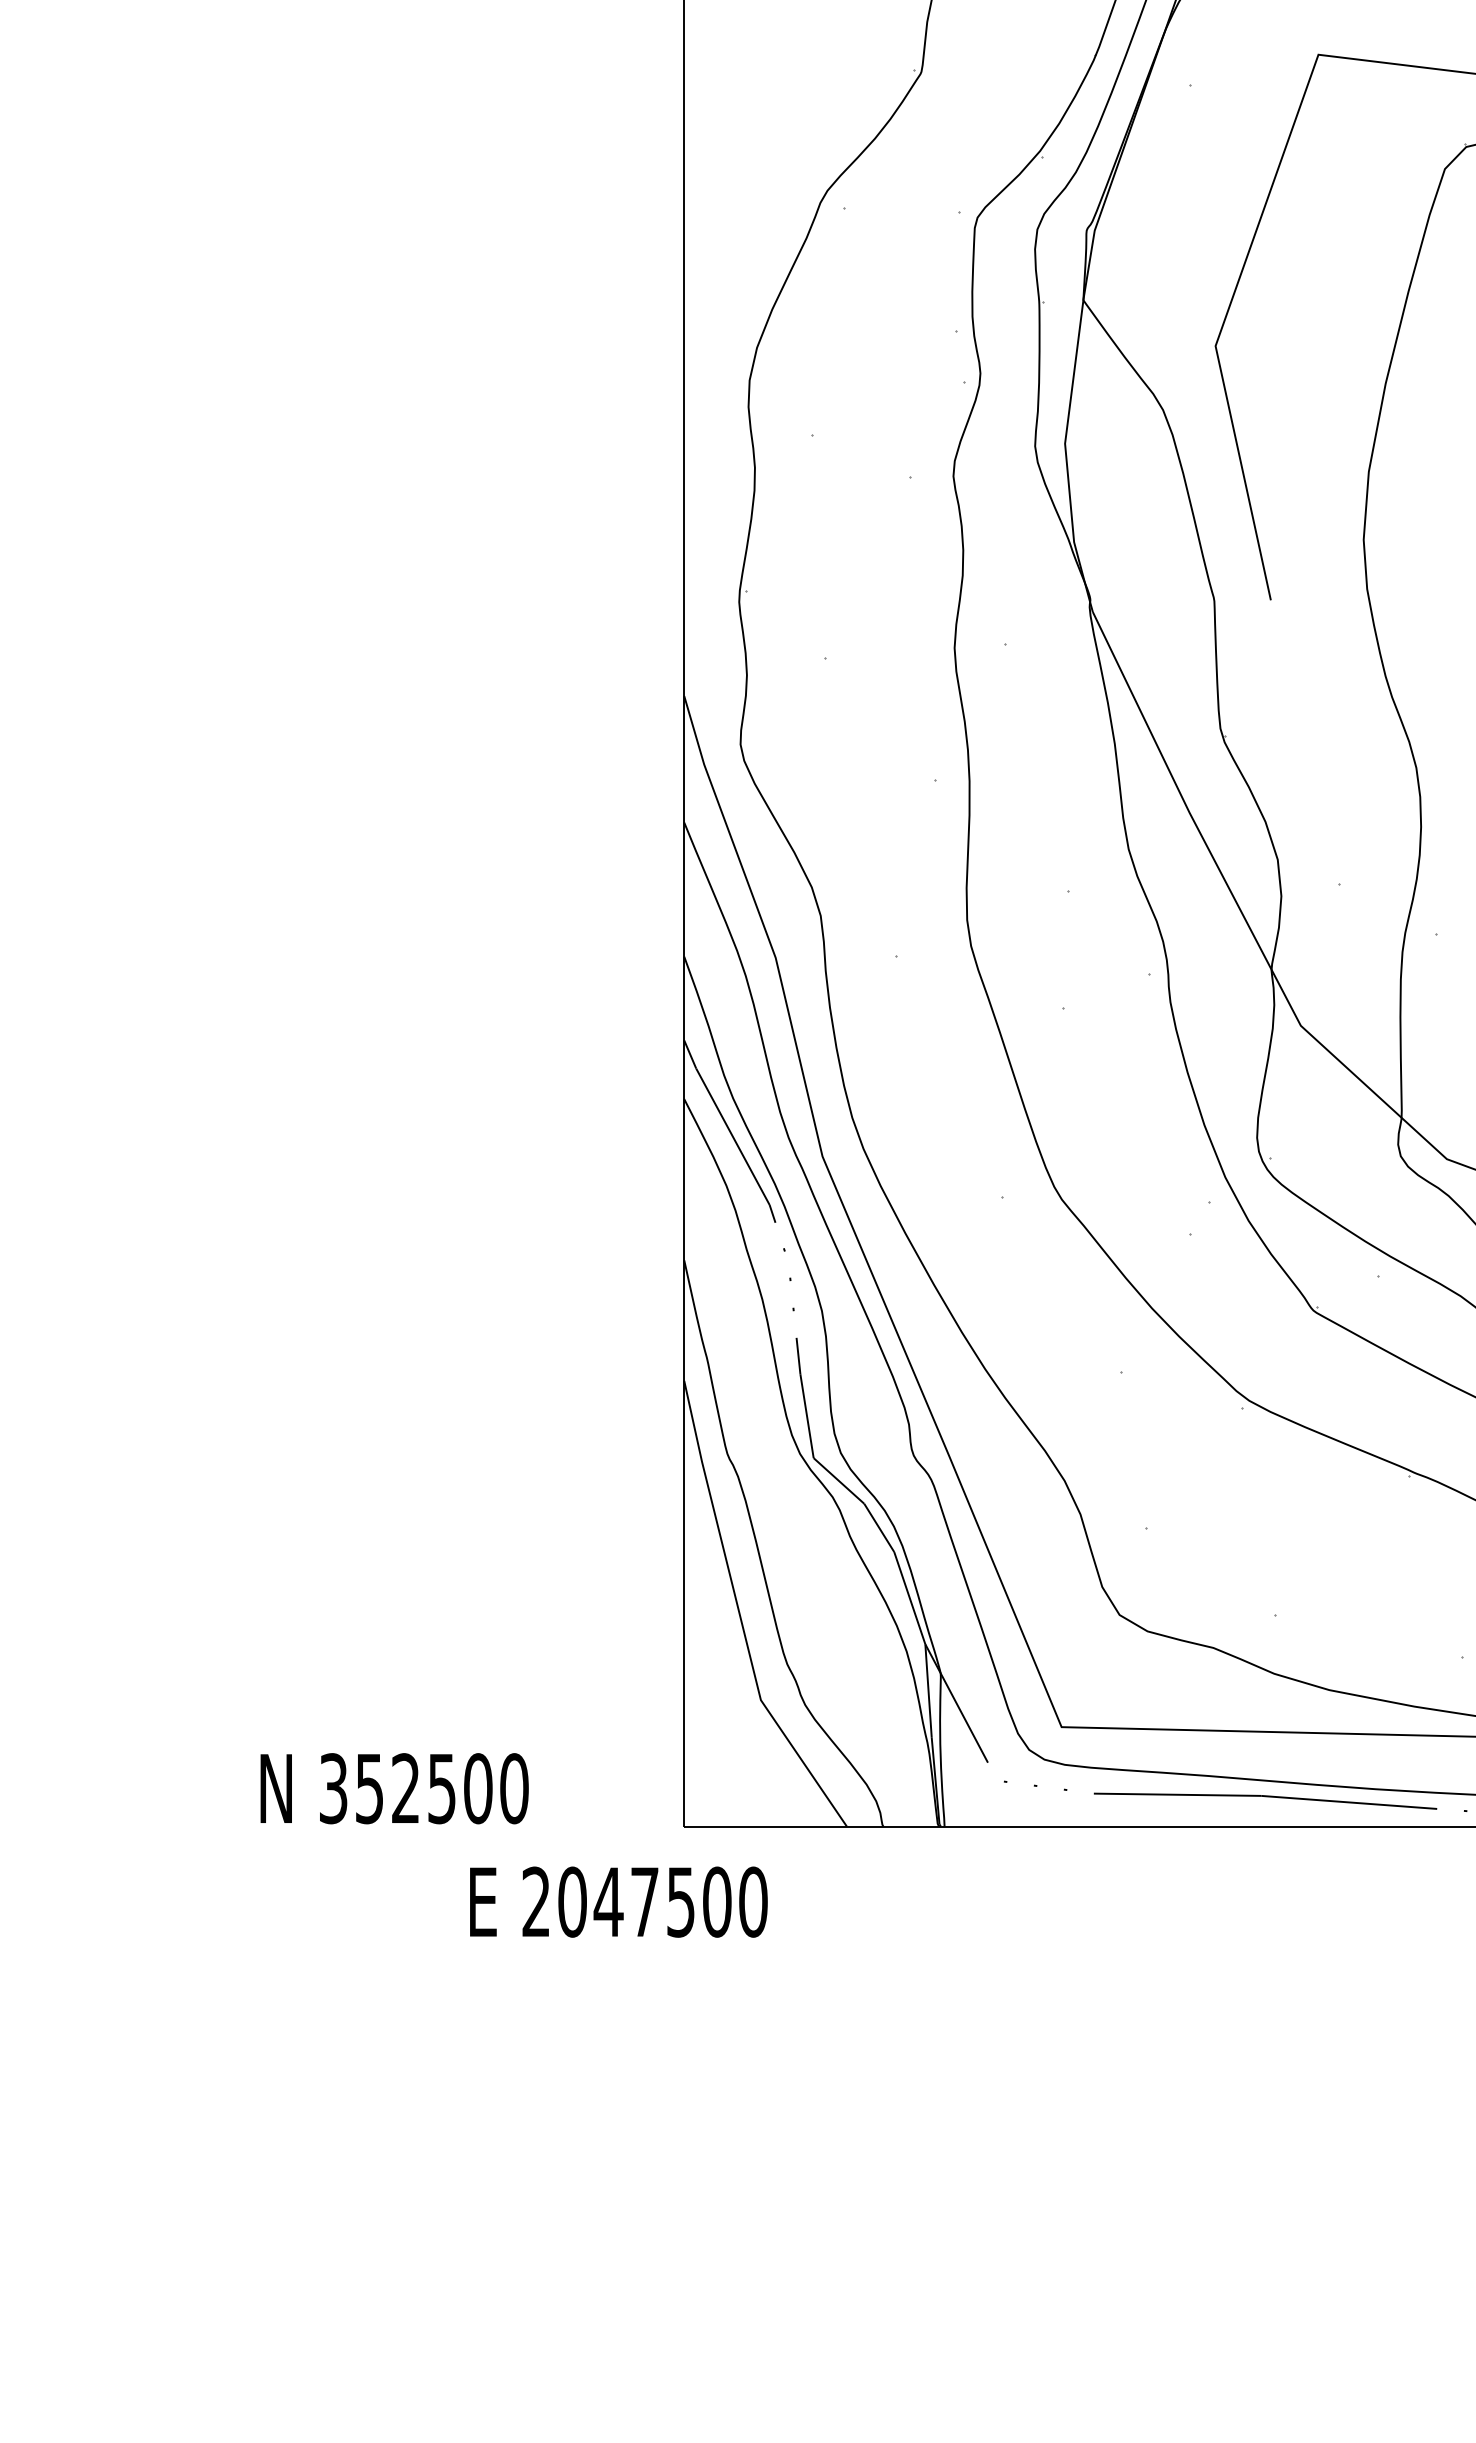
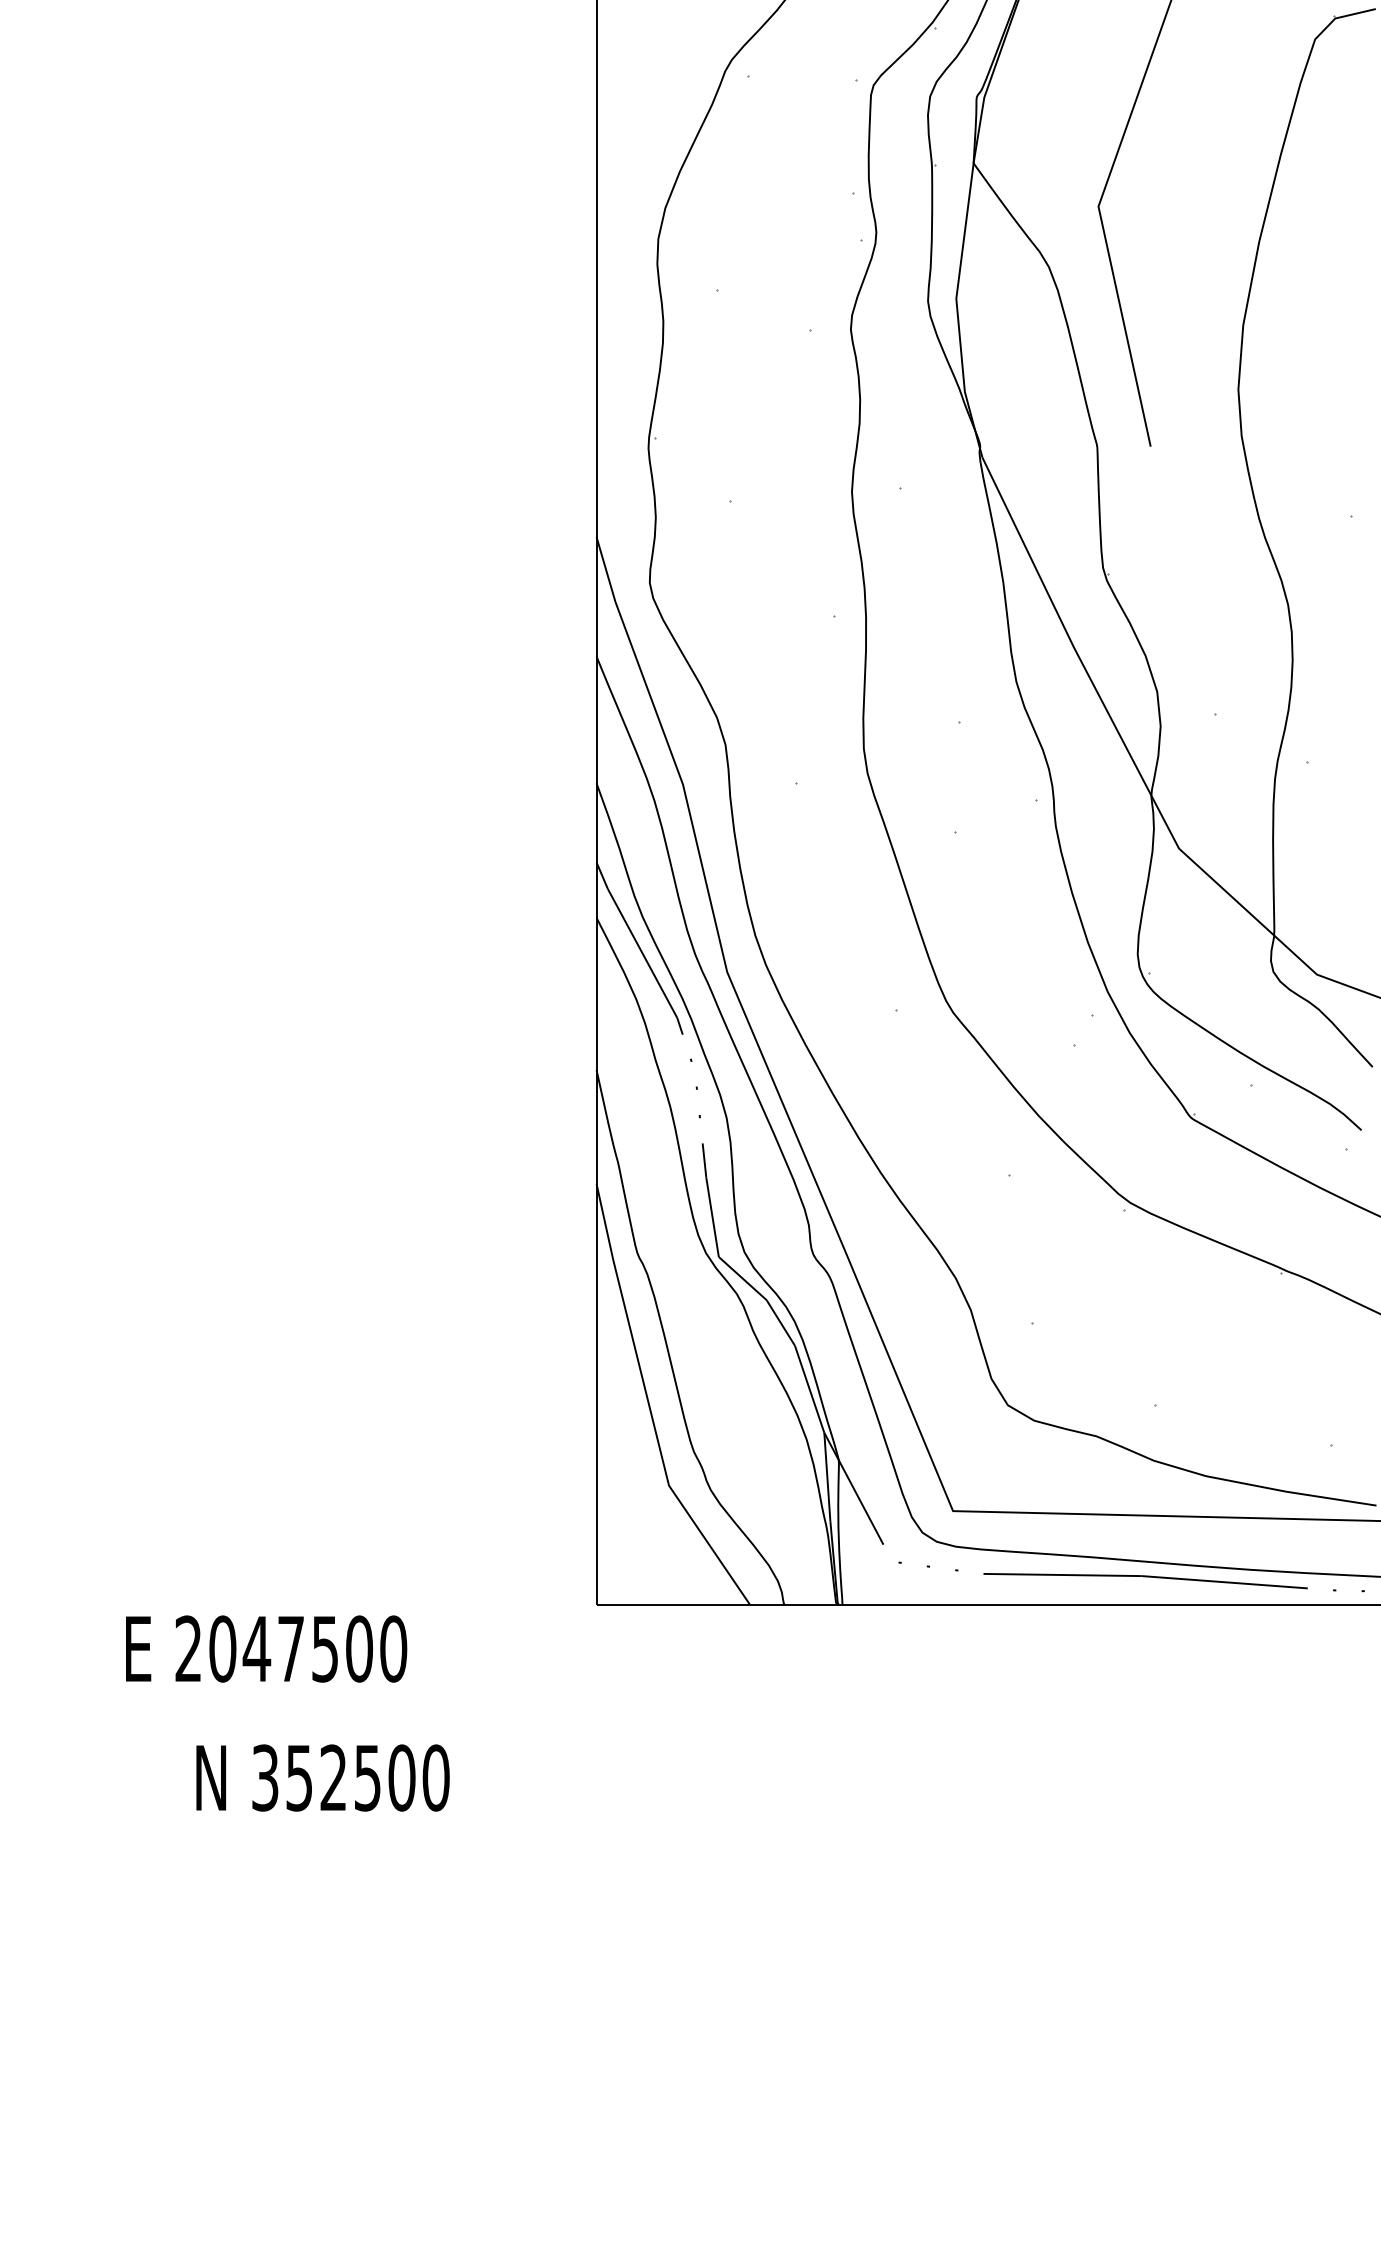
text: (394, 1788) -> (322, 1777), moved
text: (618, 1901) -> (266, 1648), moved

